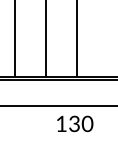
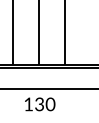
text: (75, 124) -> (40, 104), moved

